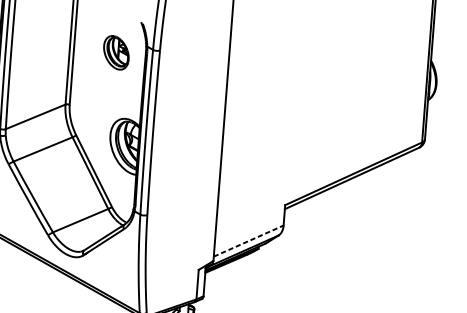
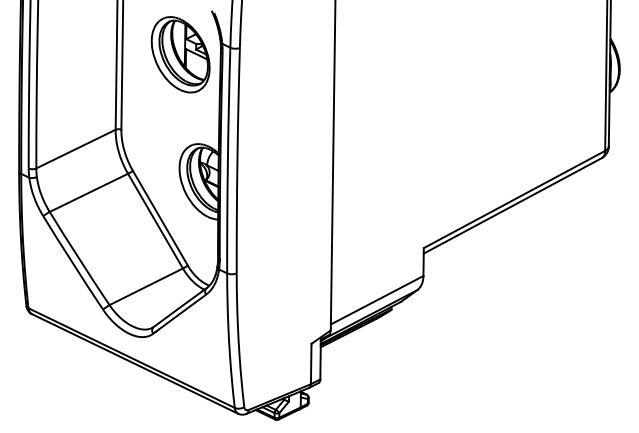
part: (116, 52) -> (180, 54), size x1.67
line: (248, 241) -> (377, 300), dashed -> solid

